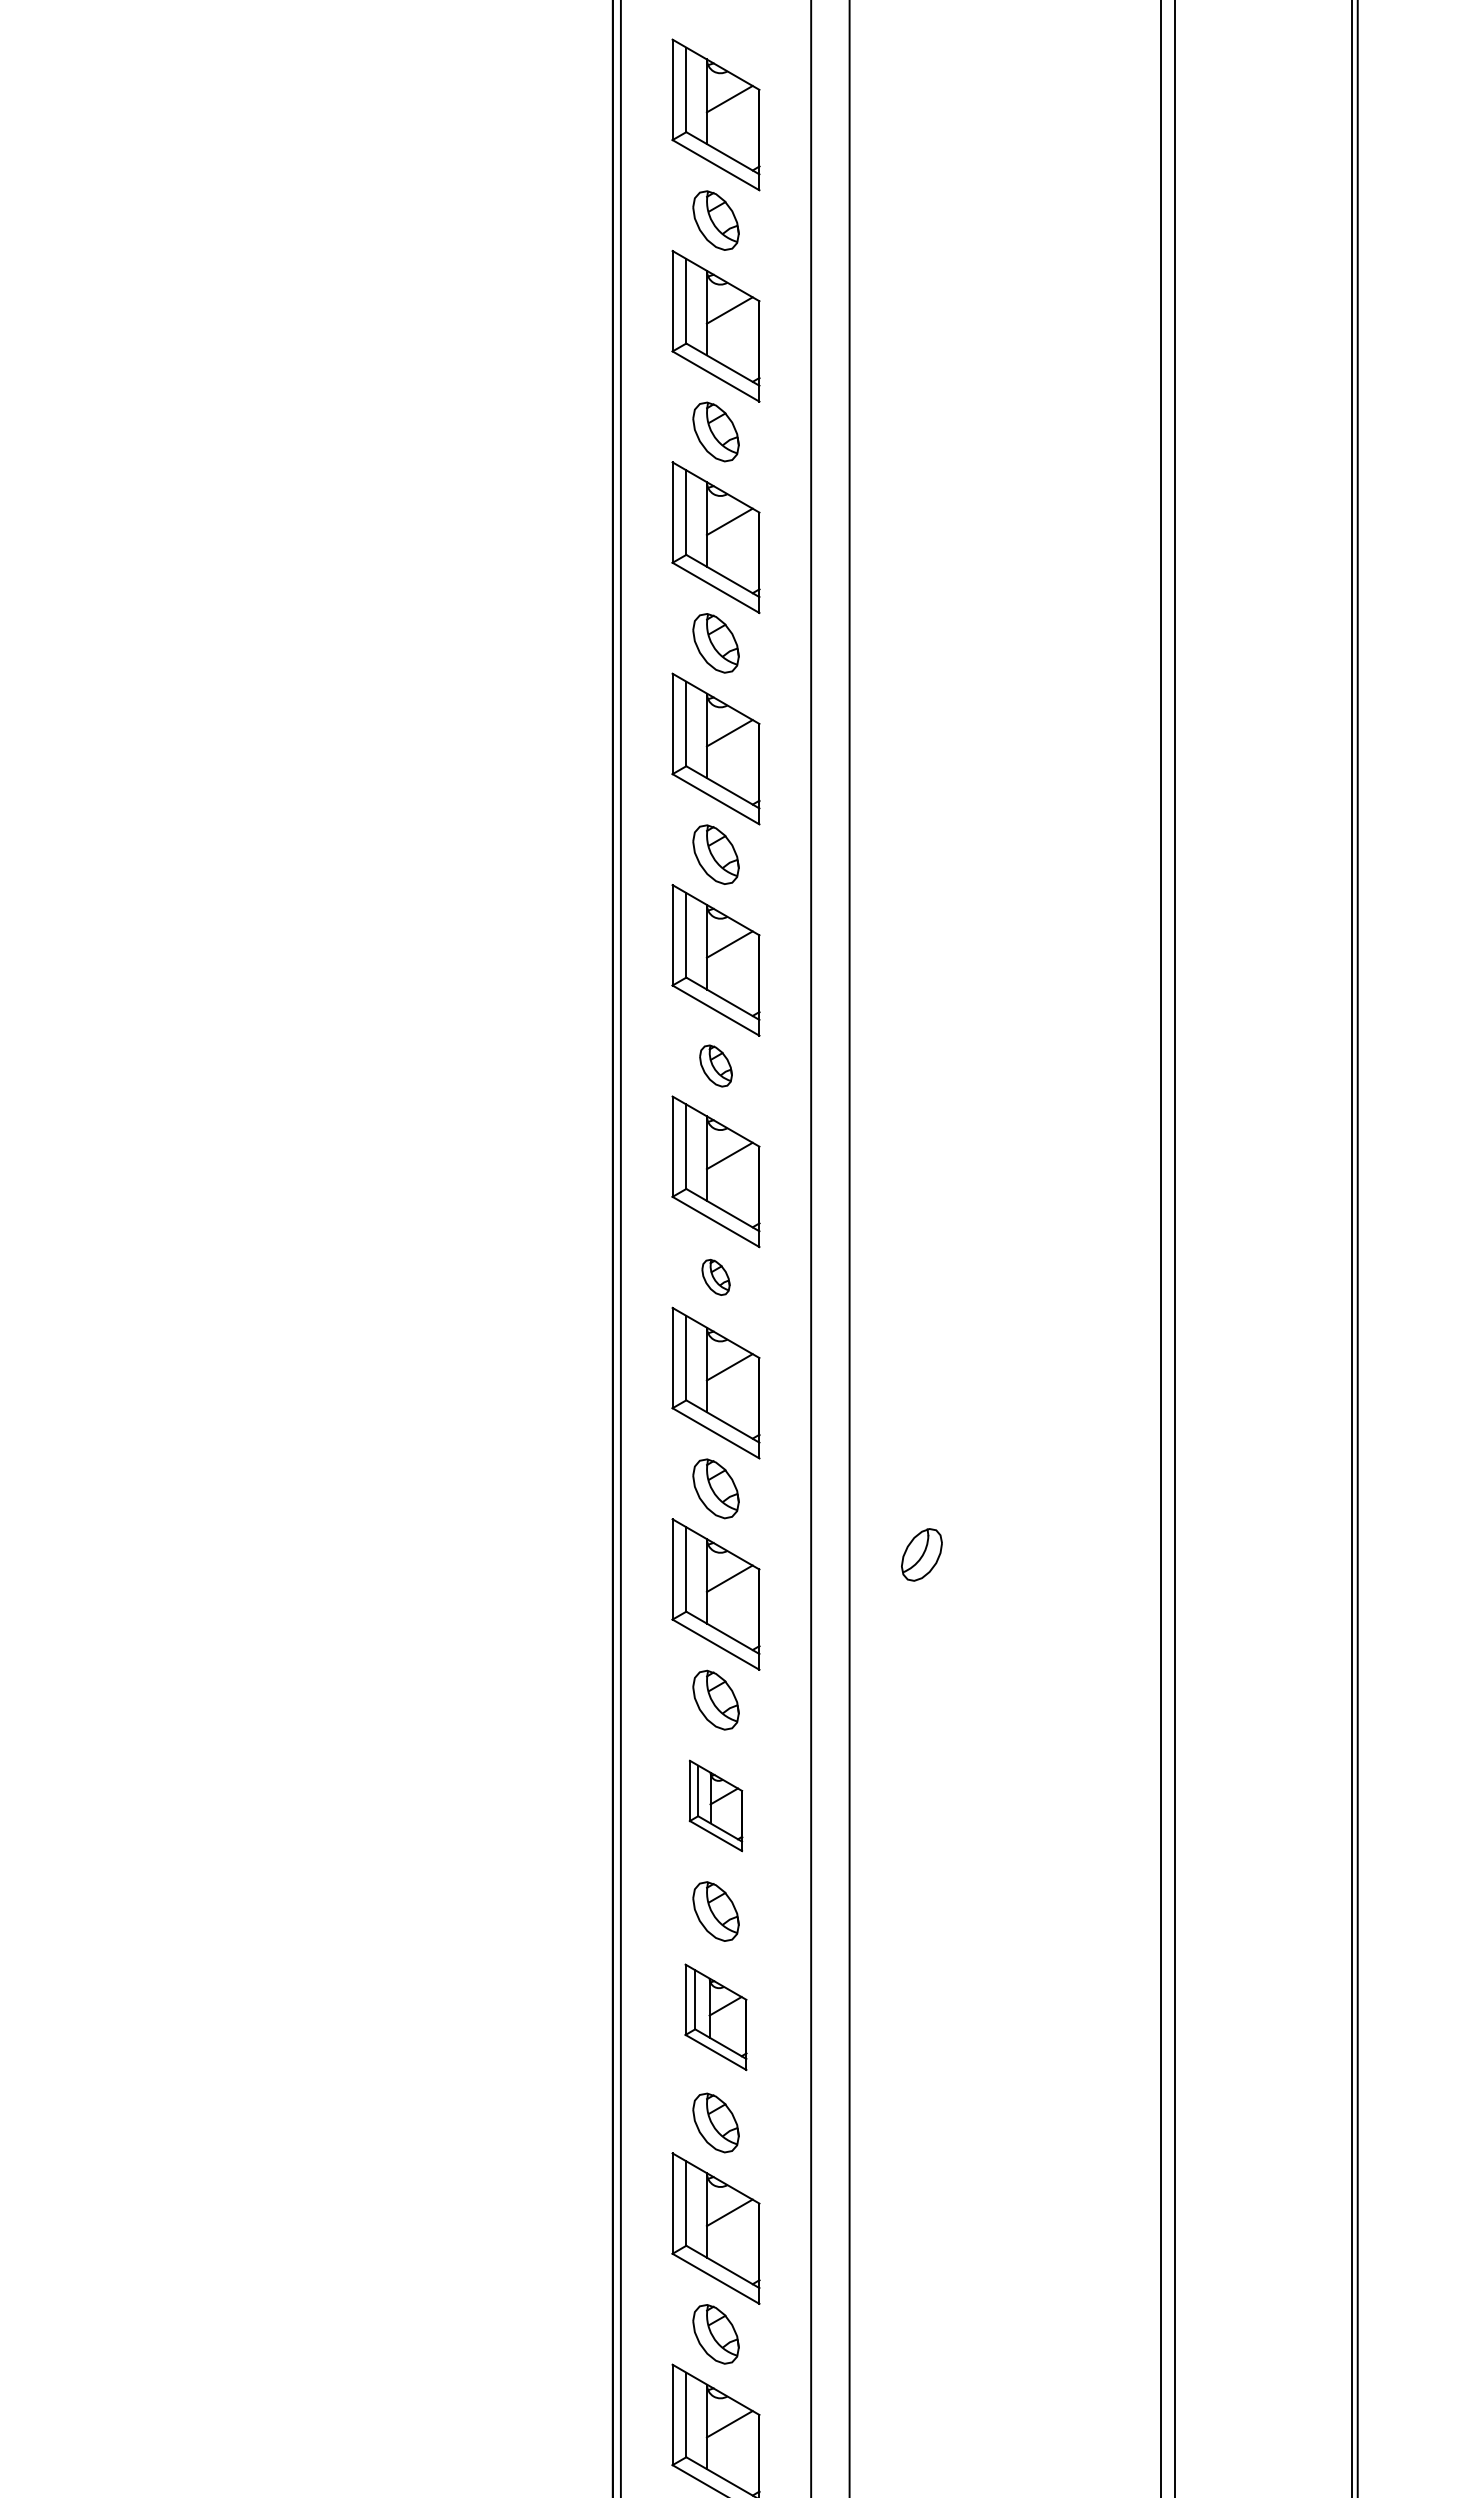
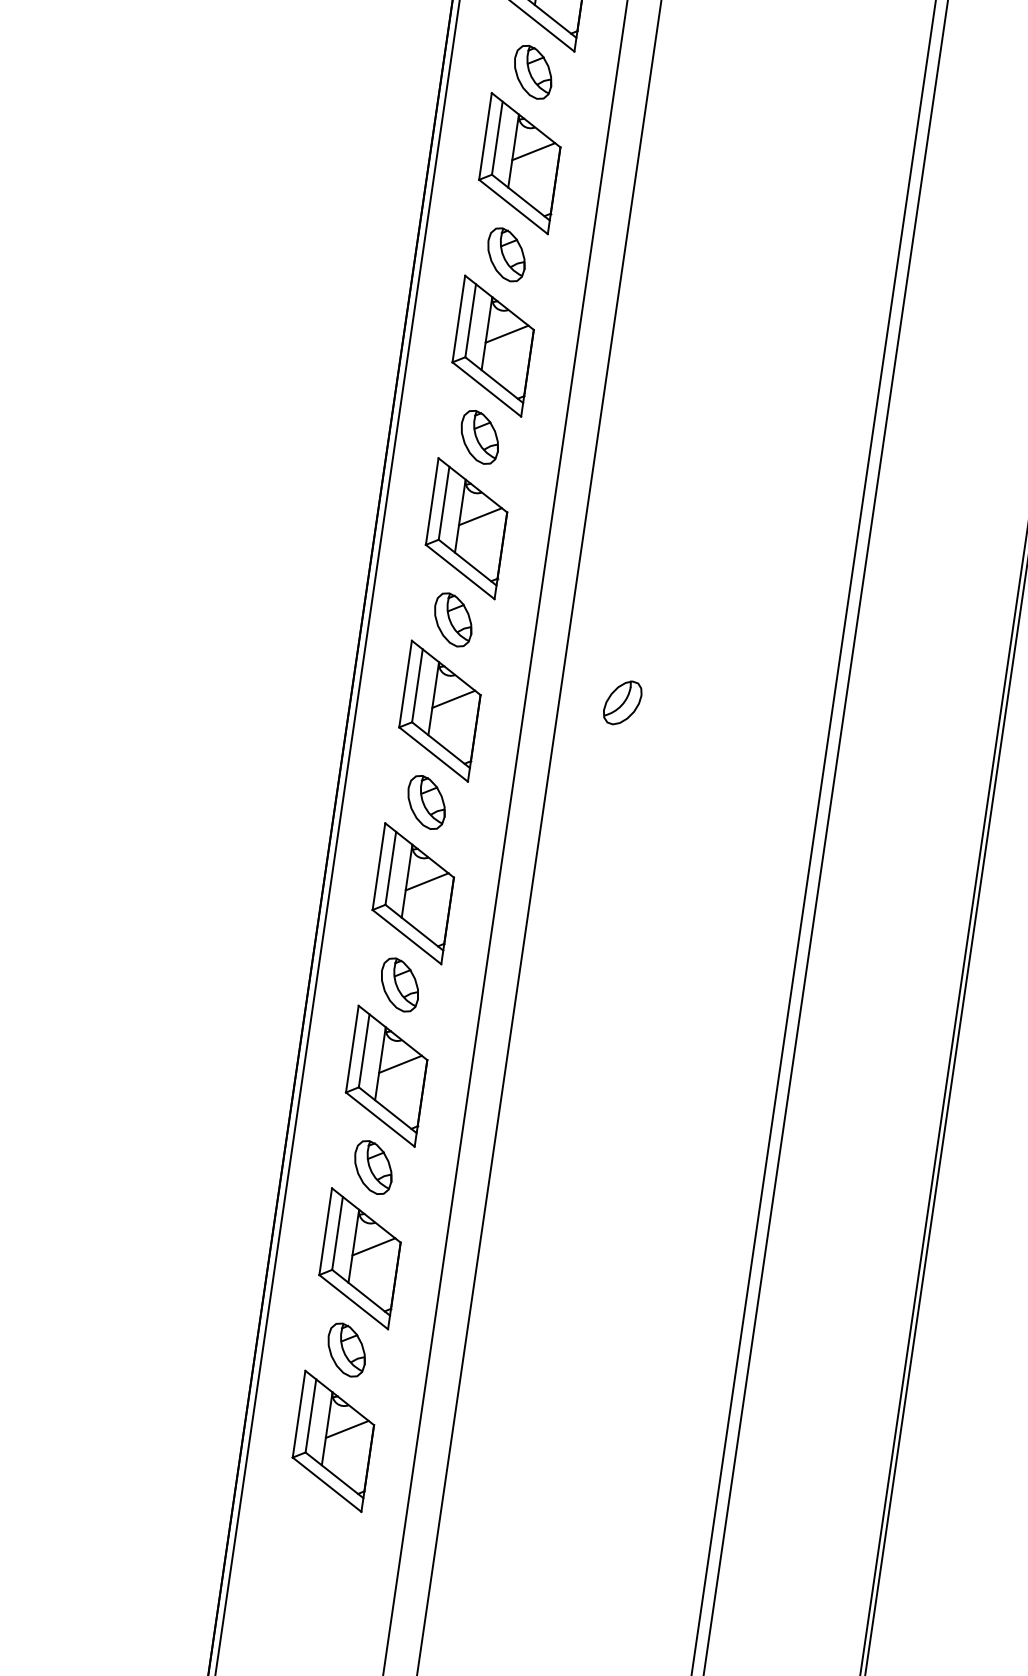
part: (715, 1065) -> (506, 254), size x1.43
part: (715, 1277) -> (479, 437), size x1.67
part: (715, 1805) -> (412, 893), size x1.67
part: (715, 2017) -> (386, 1076), size x1.43

